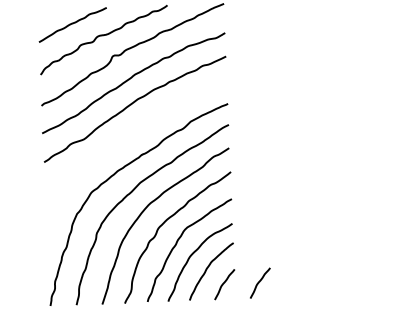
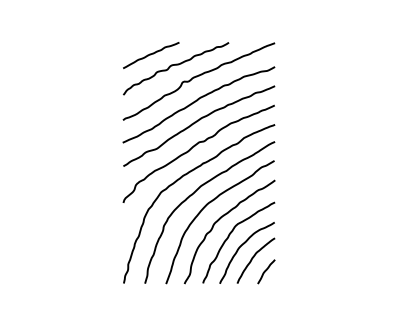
curve: (130, 135) -> (194, 147), added
curve: (260, 282) -> (295, 271), removed

